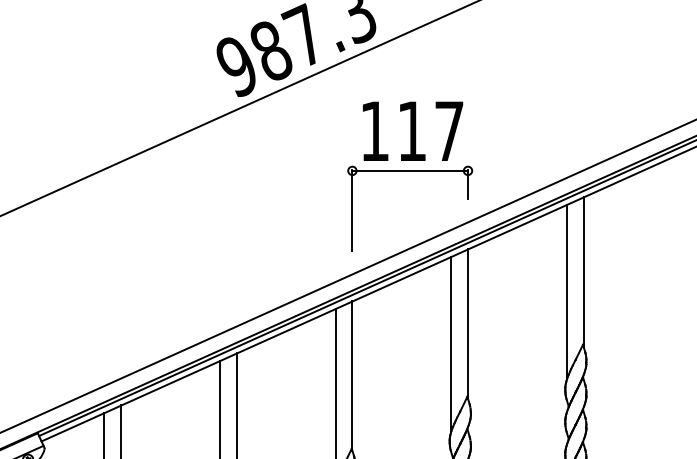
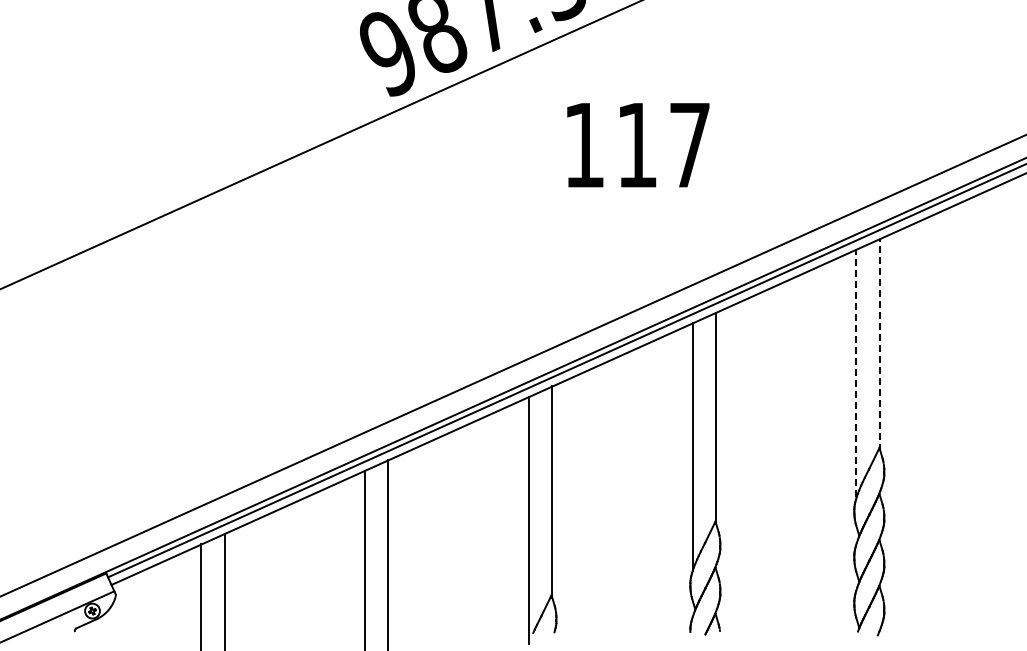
part: (410, 171) -> (634, 201), removed
line: (583, 271) -> (880, 344), solid -> dashed
line: (566, 292) -> (856, 373), solid -> dashed

